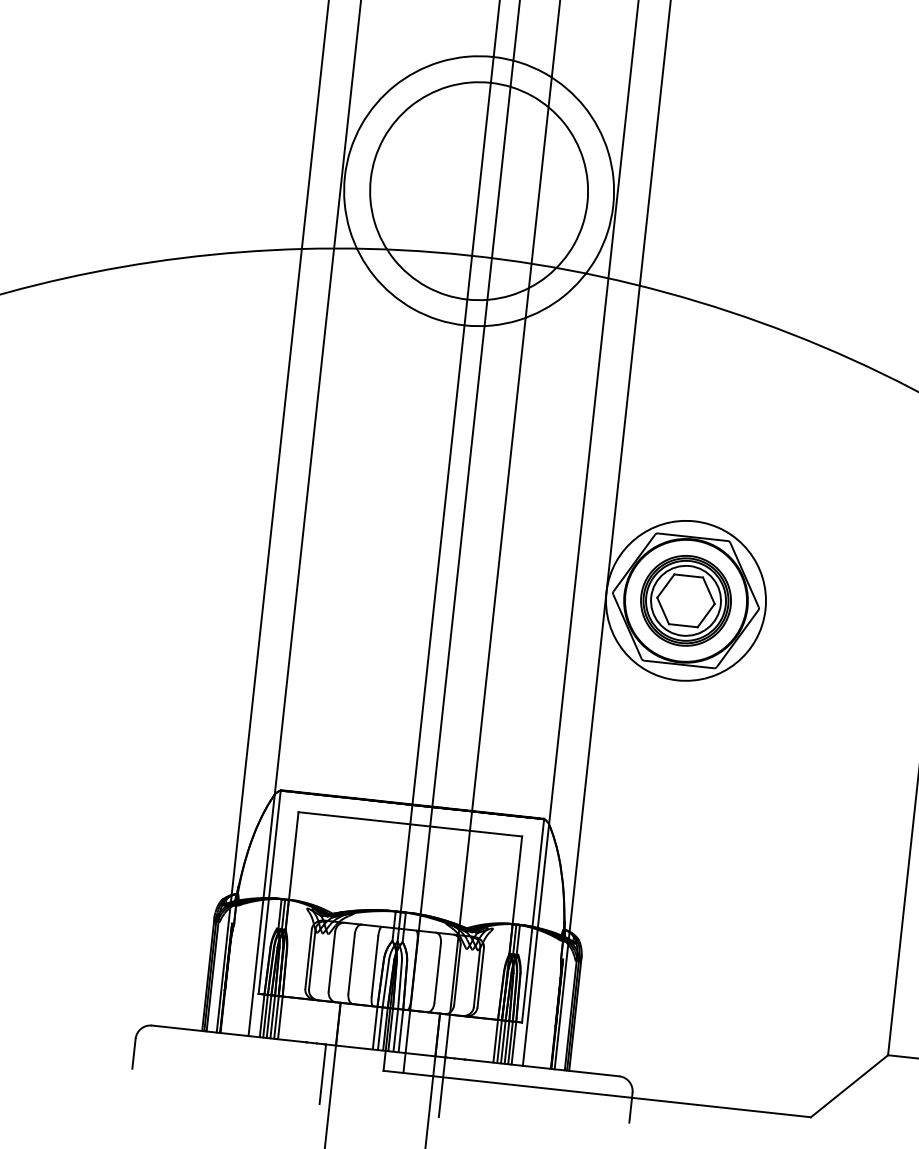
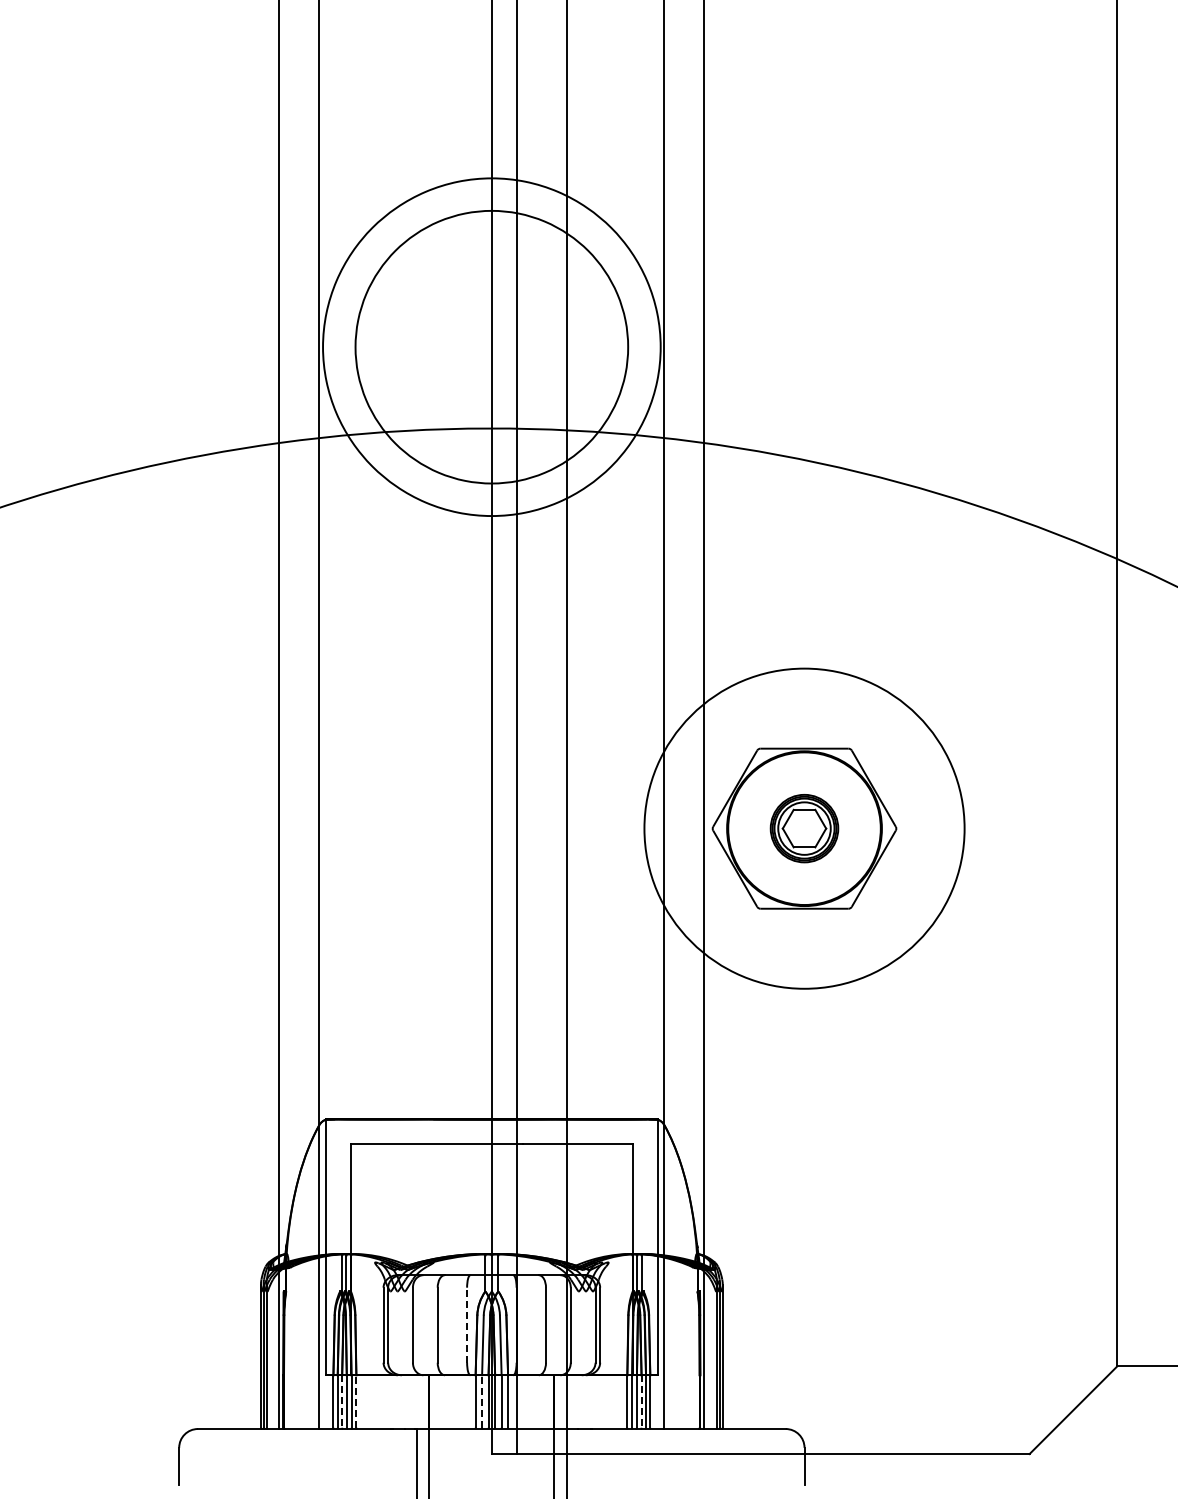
circle: (686, 600) -> (804, 828), size x1.6
part: (686, 600) -> (804, 828), size x0.6
line: (375, 966) -> (467, 1325), solid -> dashed
line: (269, 1016) -> (342, 1401), solid -> dashed
line: (280, 1017) -> (356, 1401), solid -> dashed
line: (380, 1028) -> (482, 1401), solid -> dashed
line: (507, 1042) -> (641, 1401), solid -> dashed

